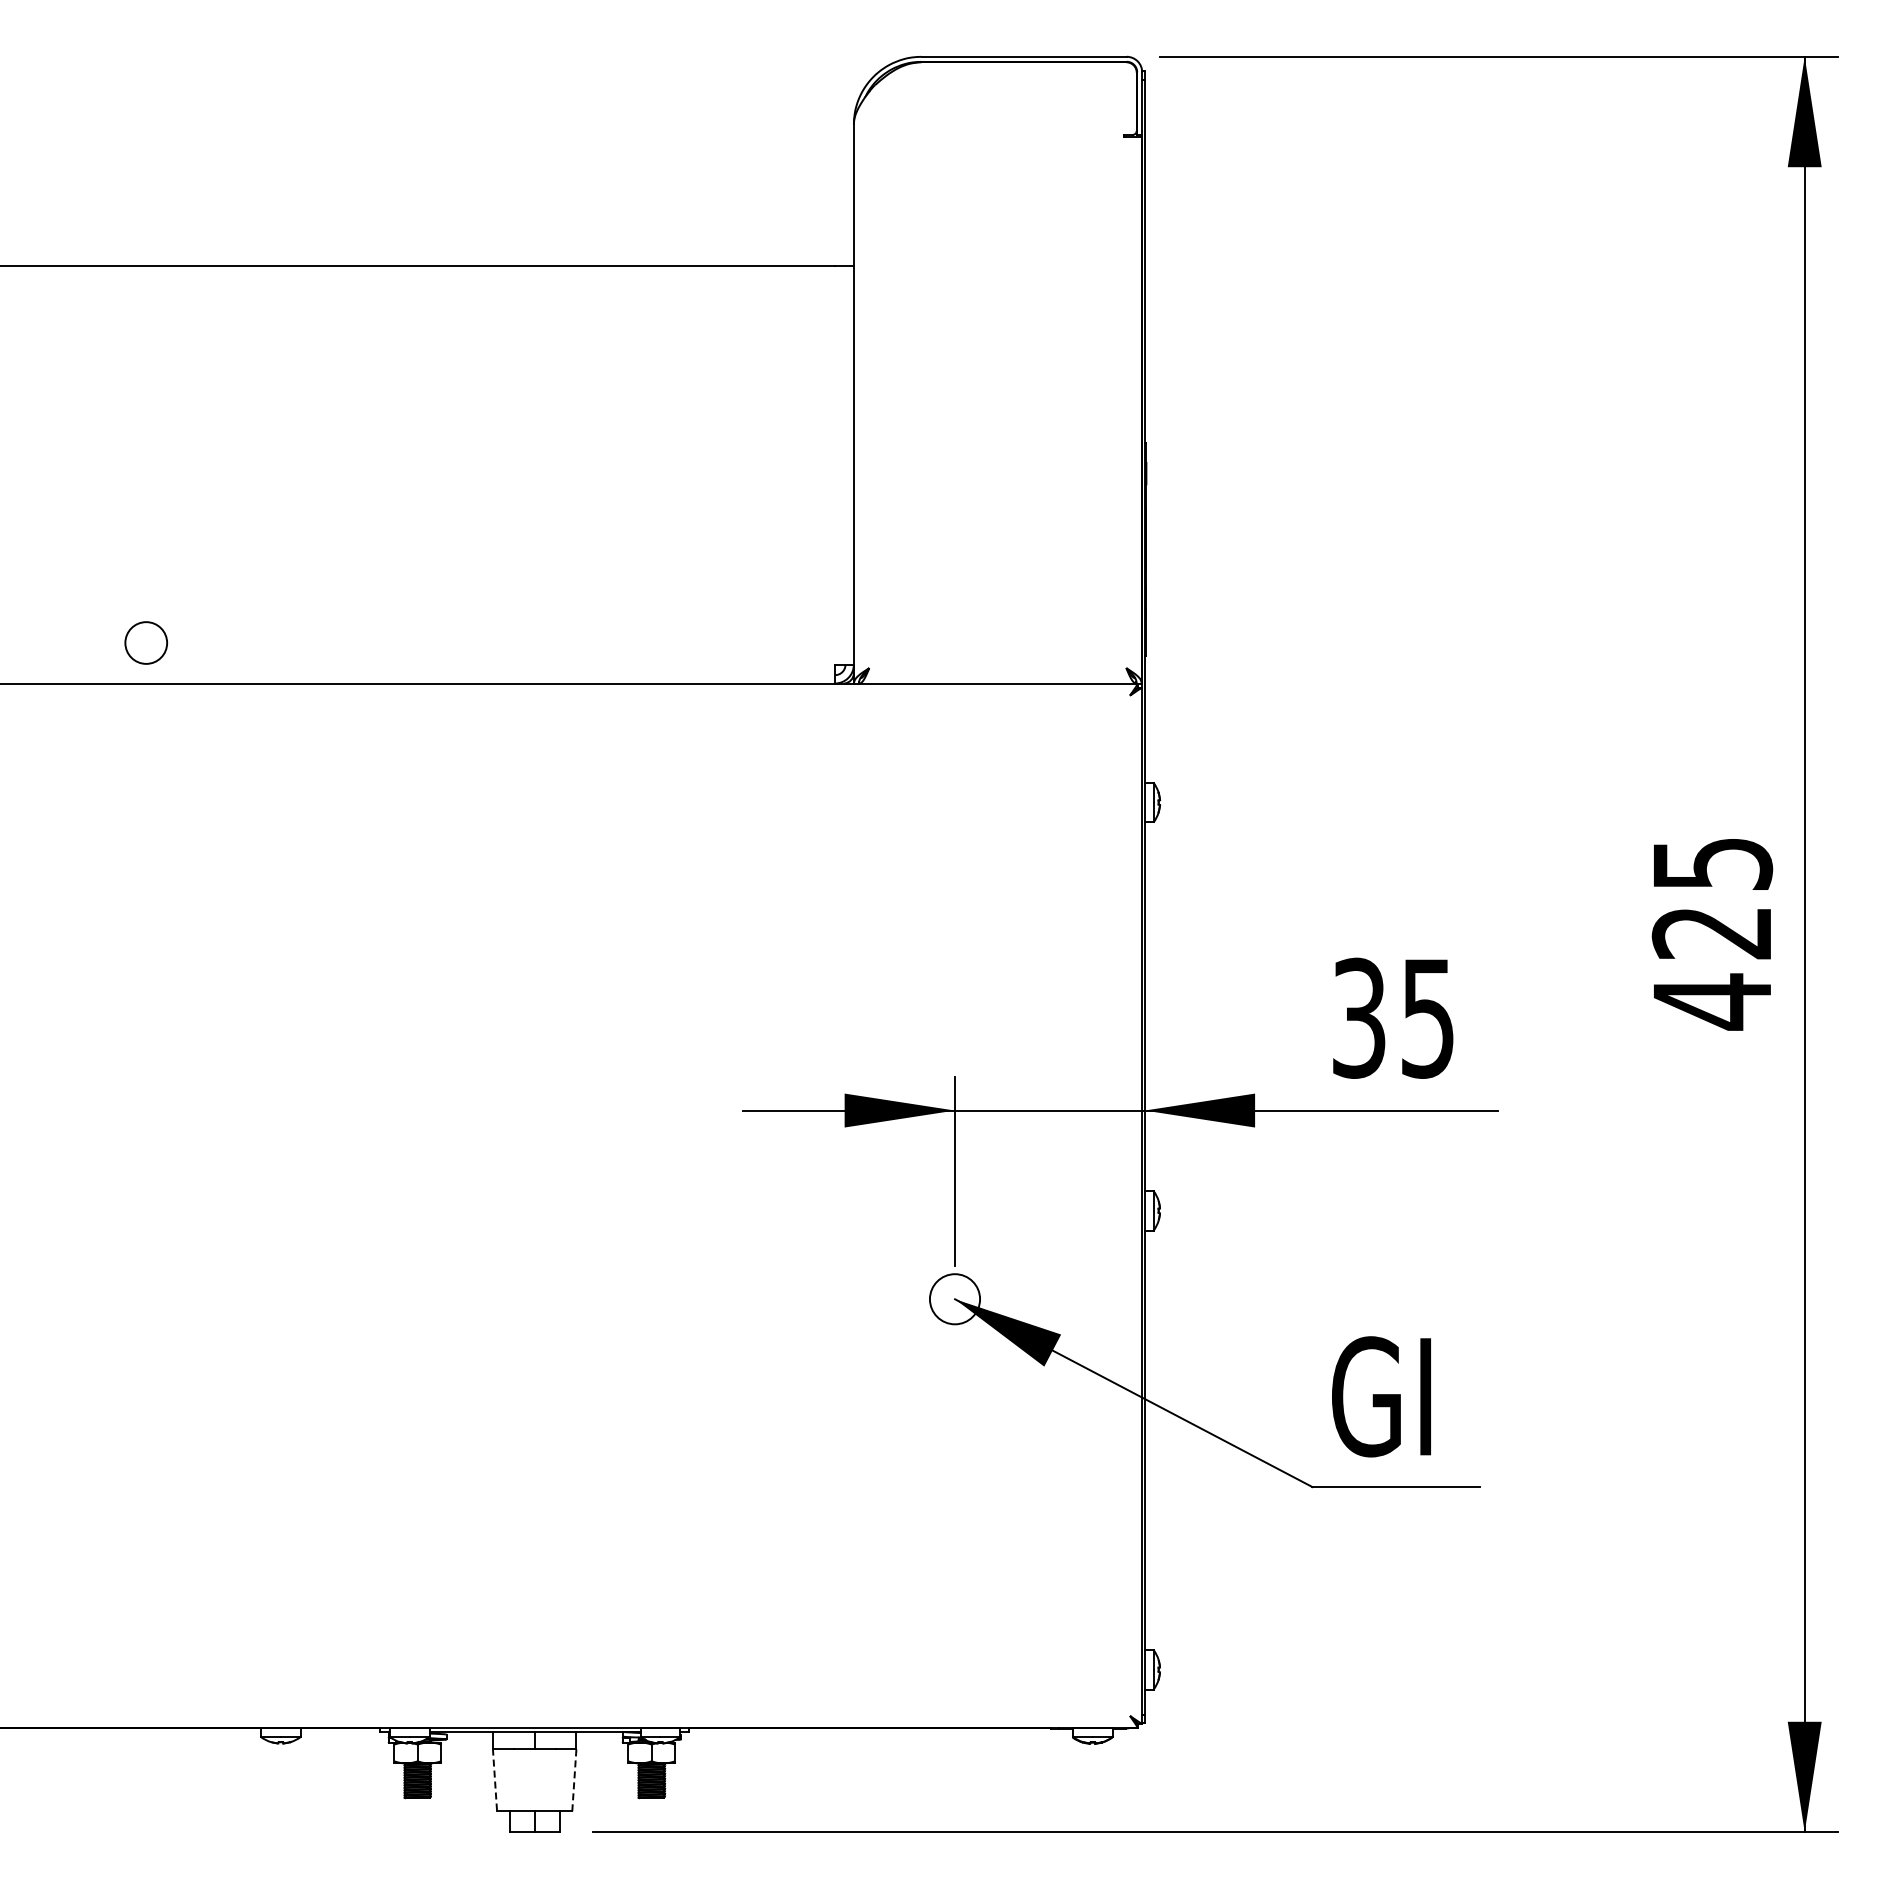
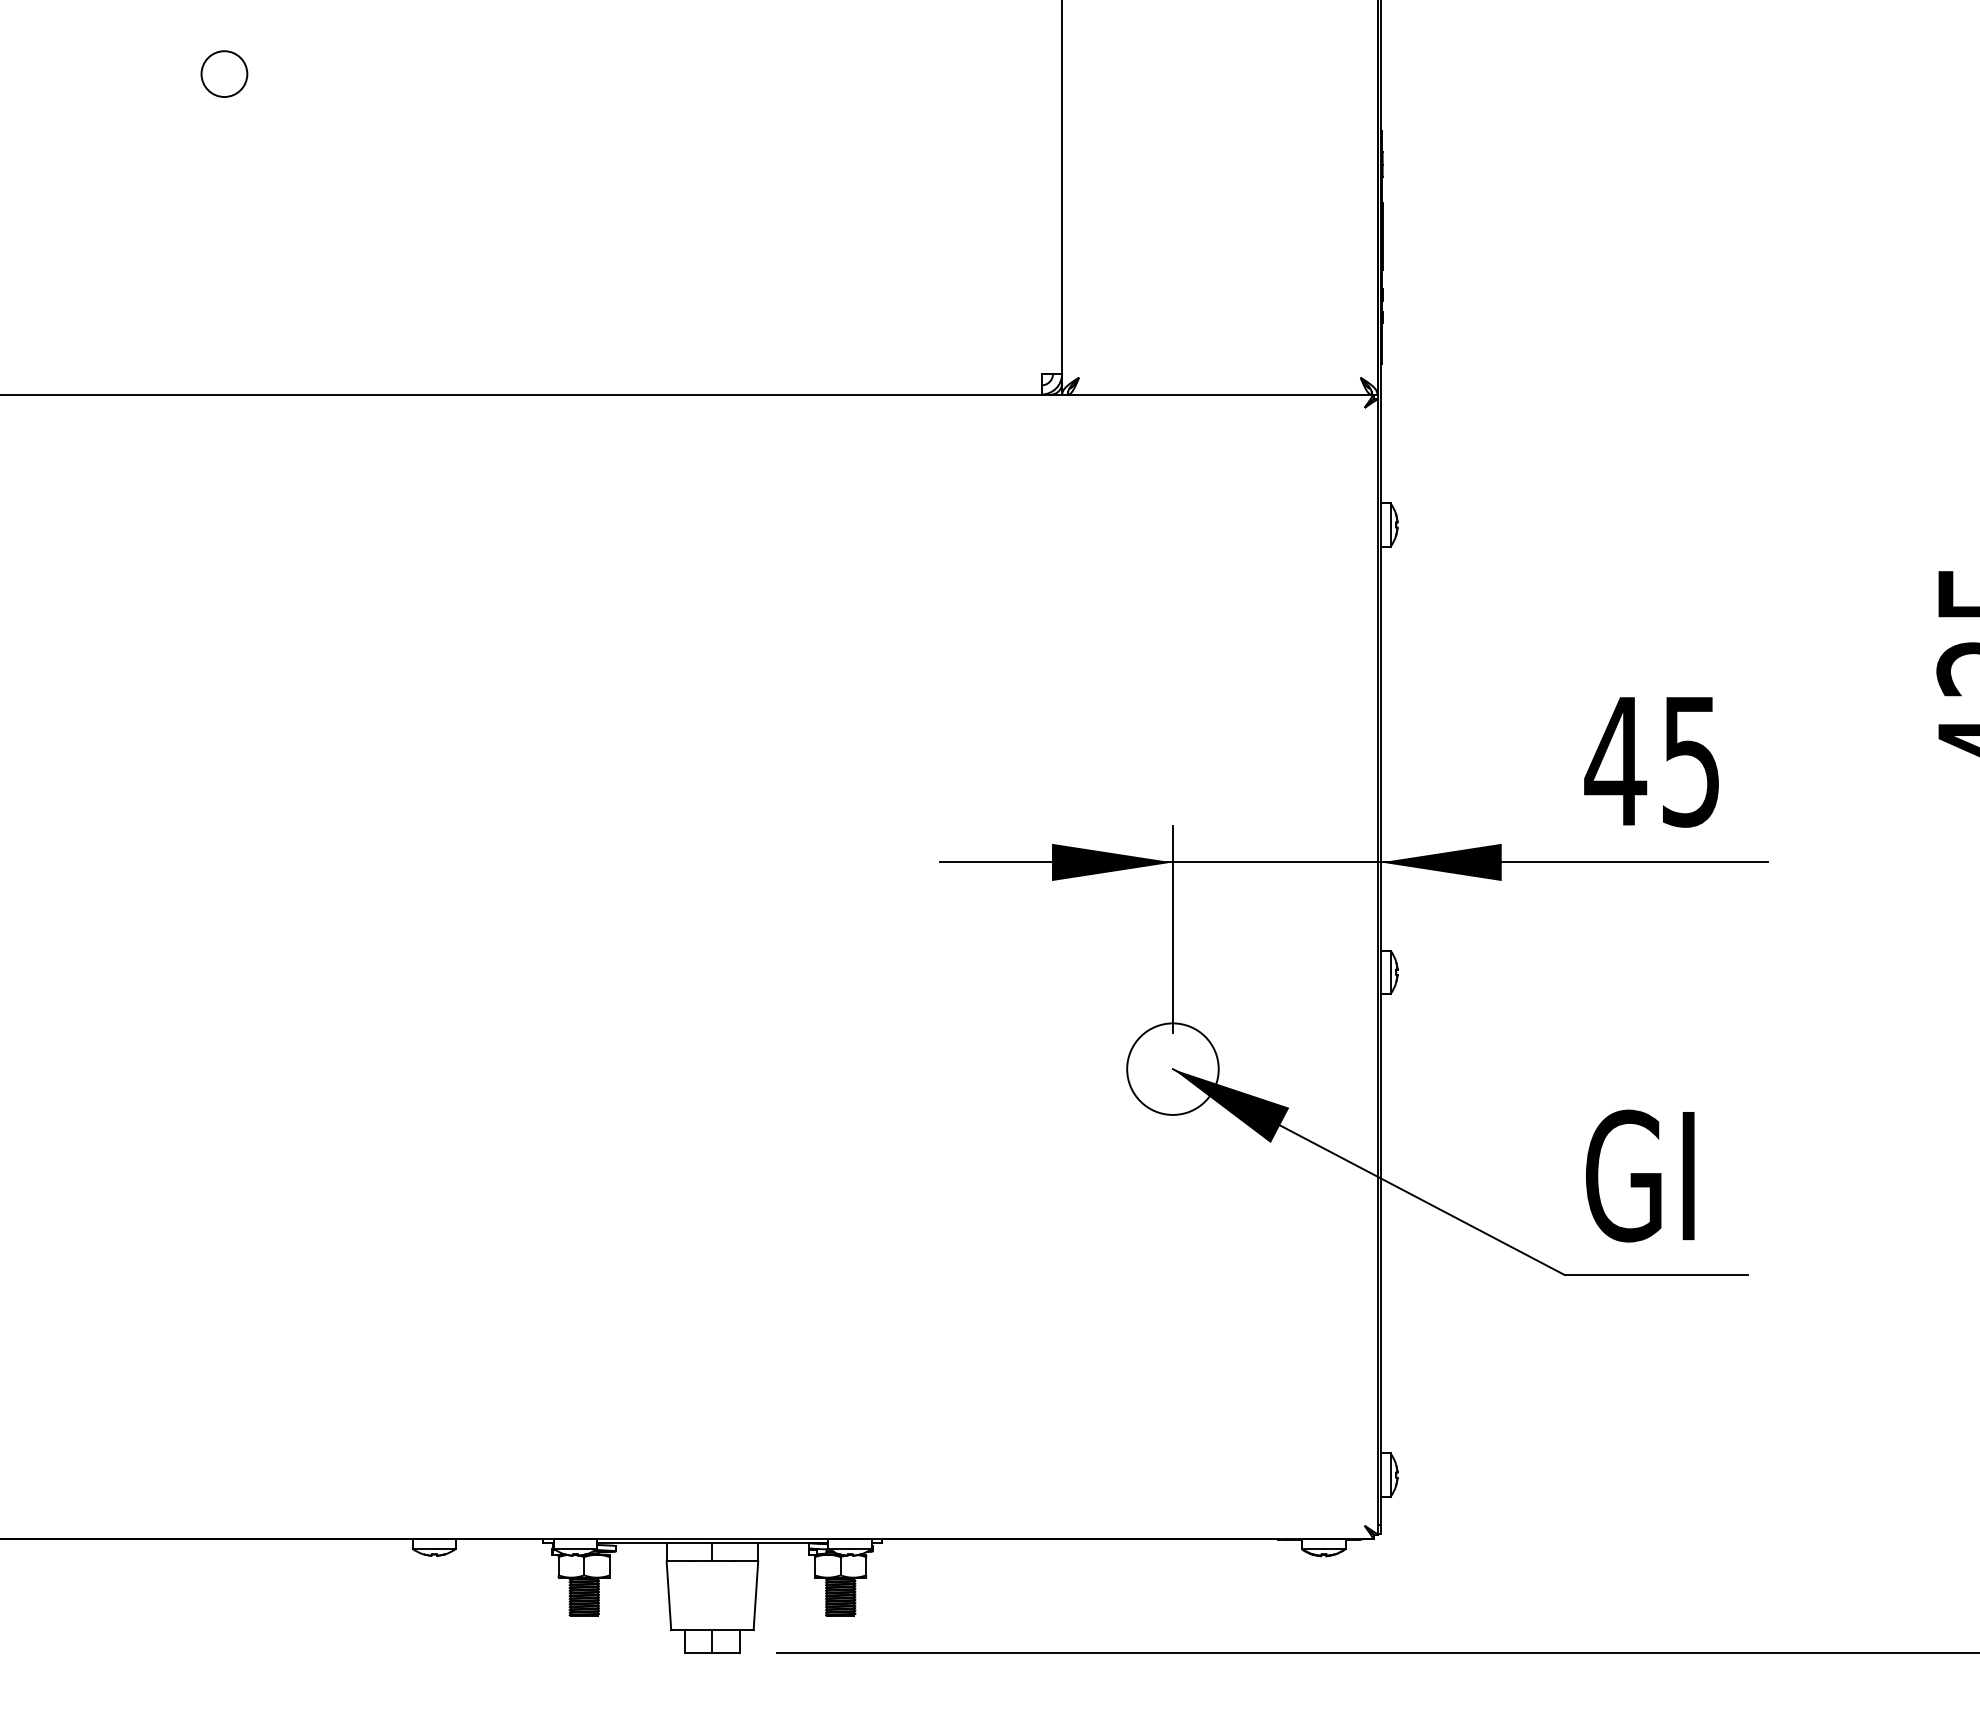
circle: (145, 642) -> (223, 73), moved
text: (1358, 1017) -> (1615, 760), 35 -> 45
circle: (954, 1299) -> (1172, 1069), size x1.67
line: (574, 1779) -> (756, 1595), dashed -> solid
line: (495, 1780) -> (669, 1596), dashed -> solid

